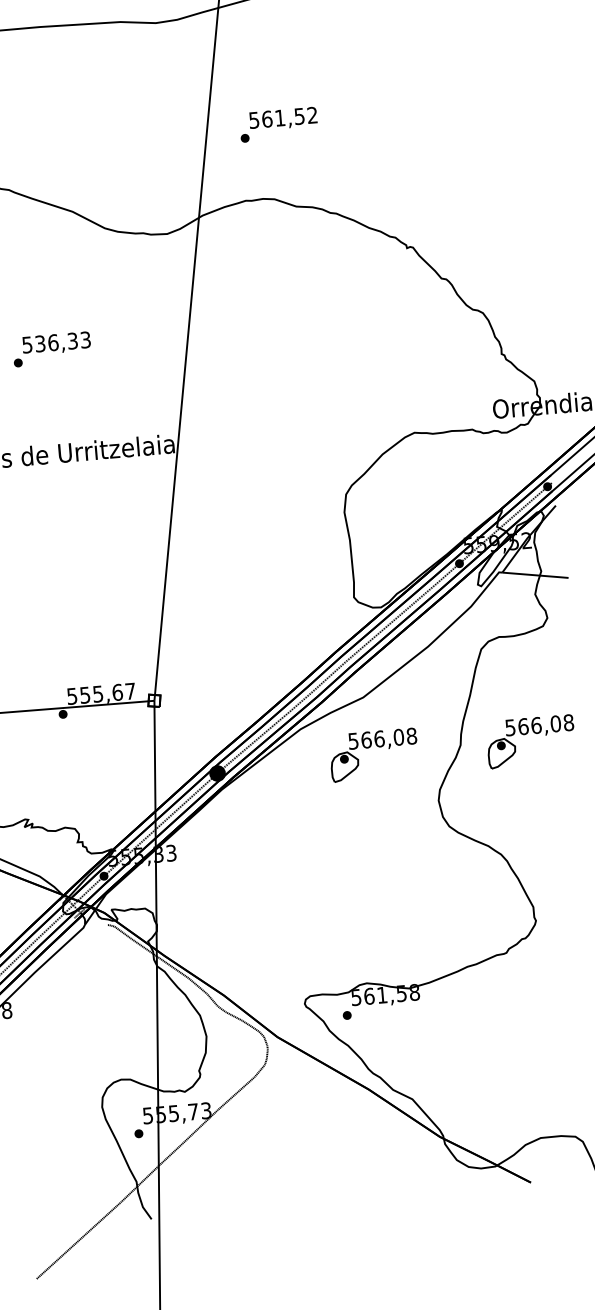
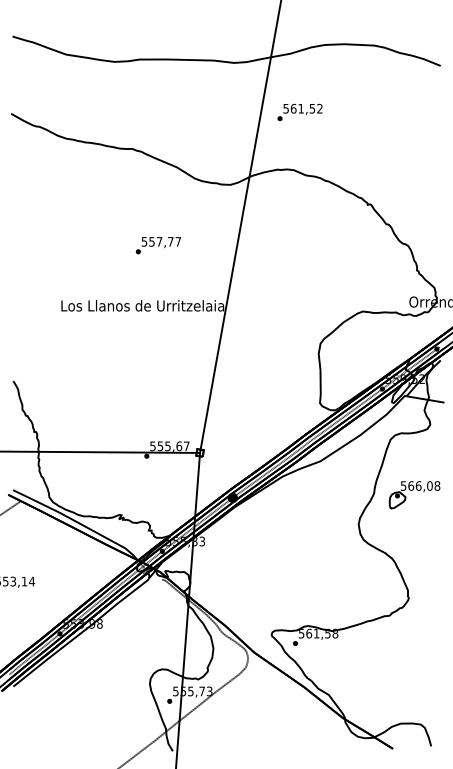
text: (277, 124) -> (299, 112), moved
text: (63, 341) -> (165, 241), 536,33 -> 557,77
part: (373, 755) -> (323, 495), removed

